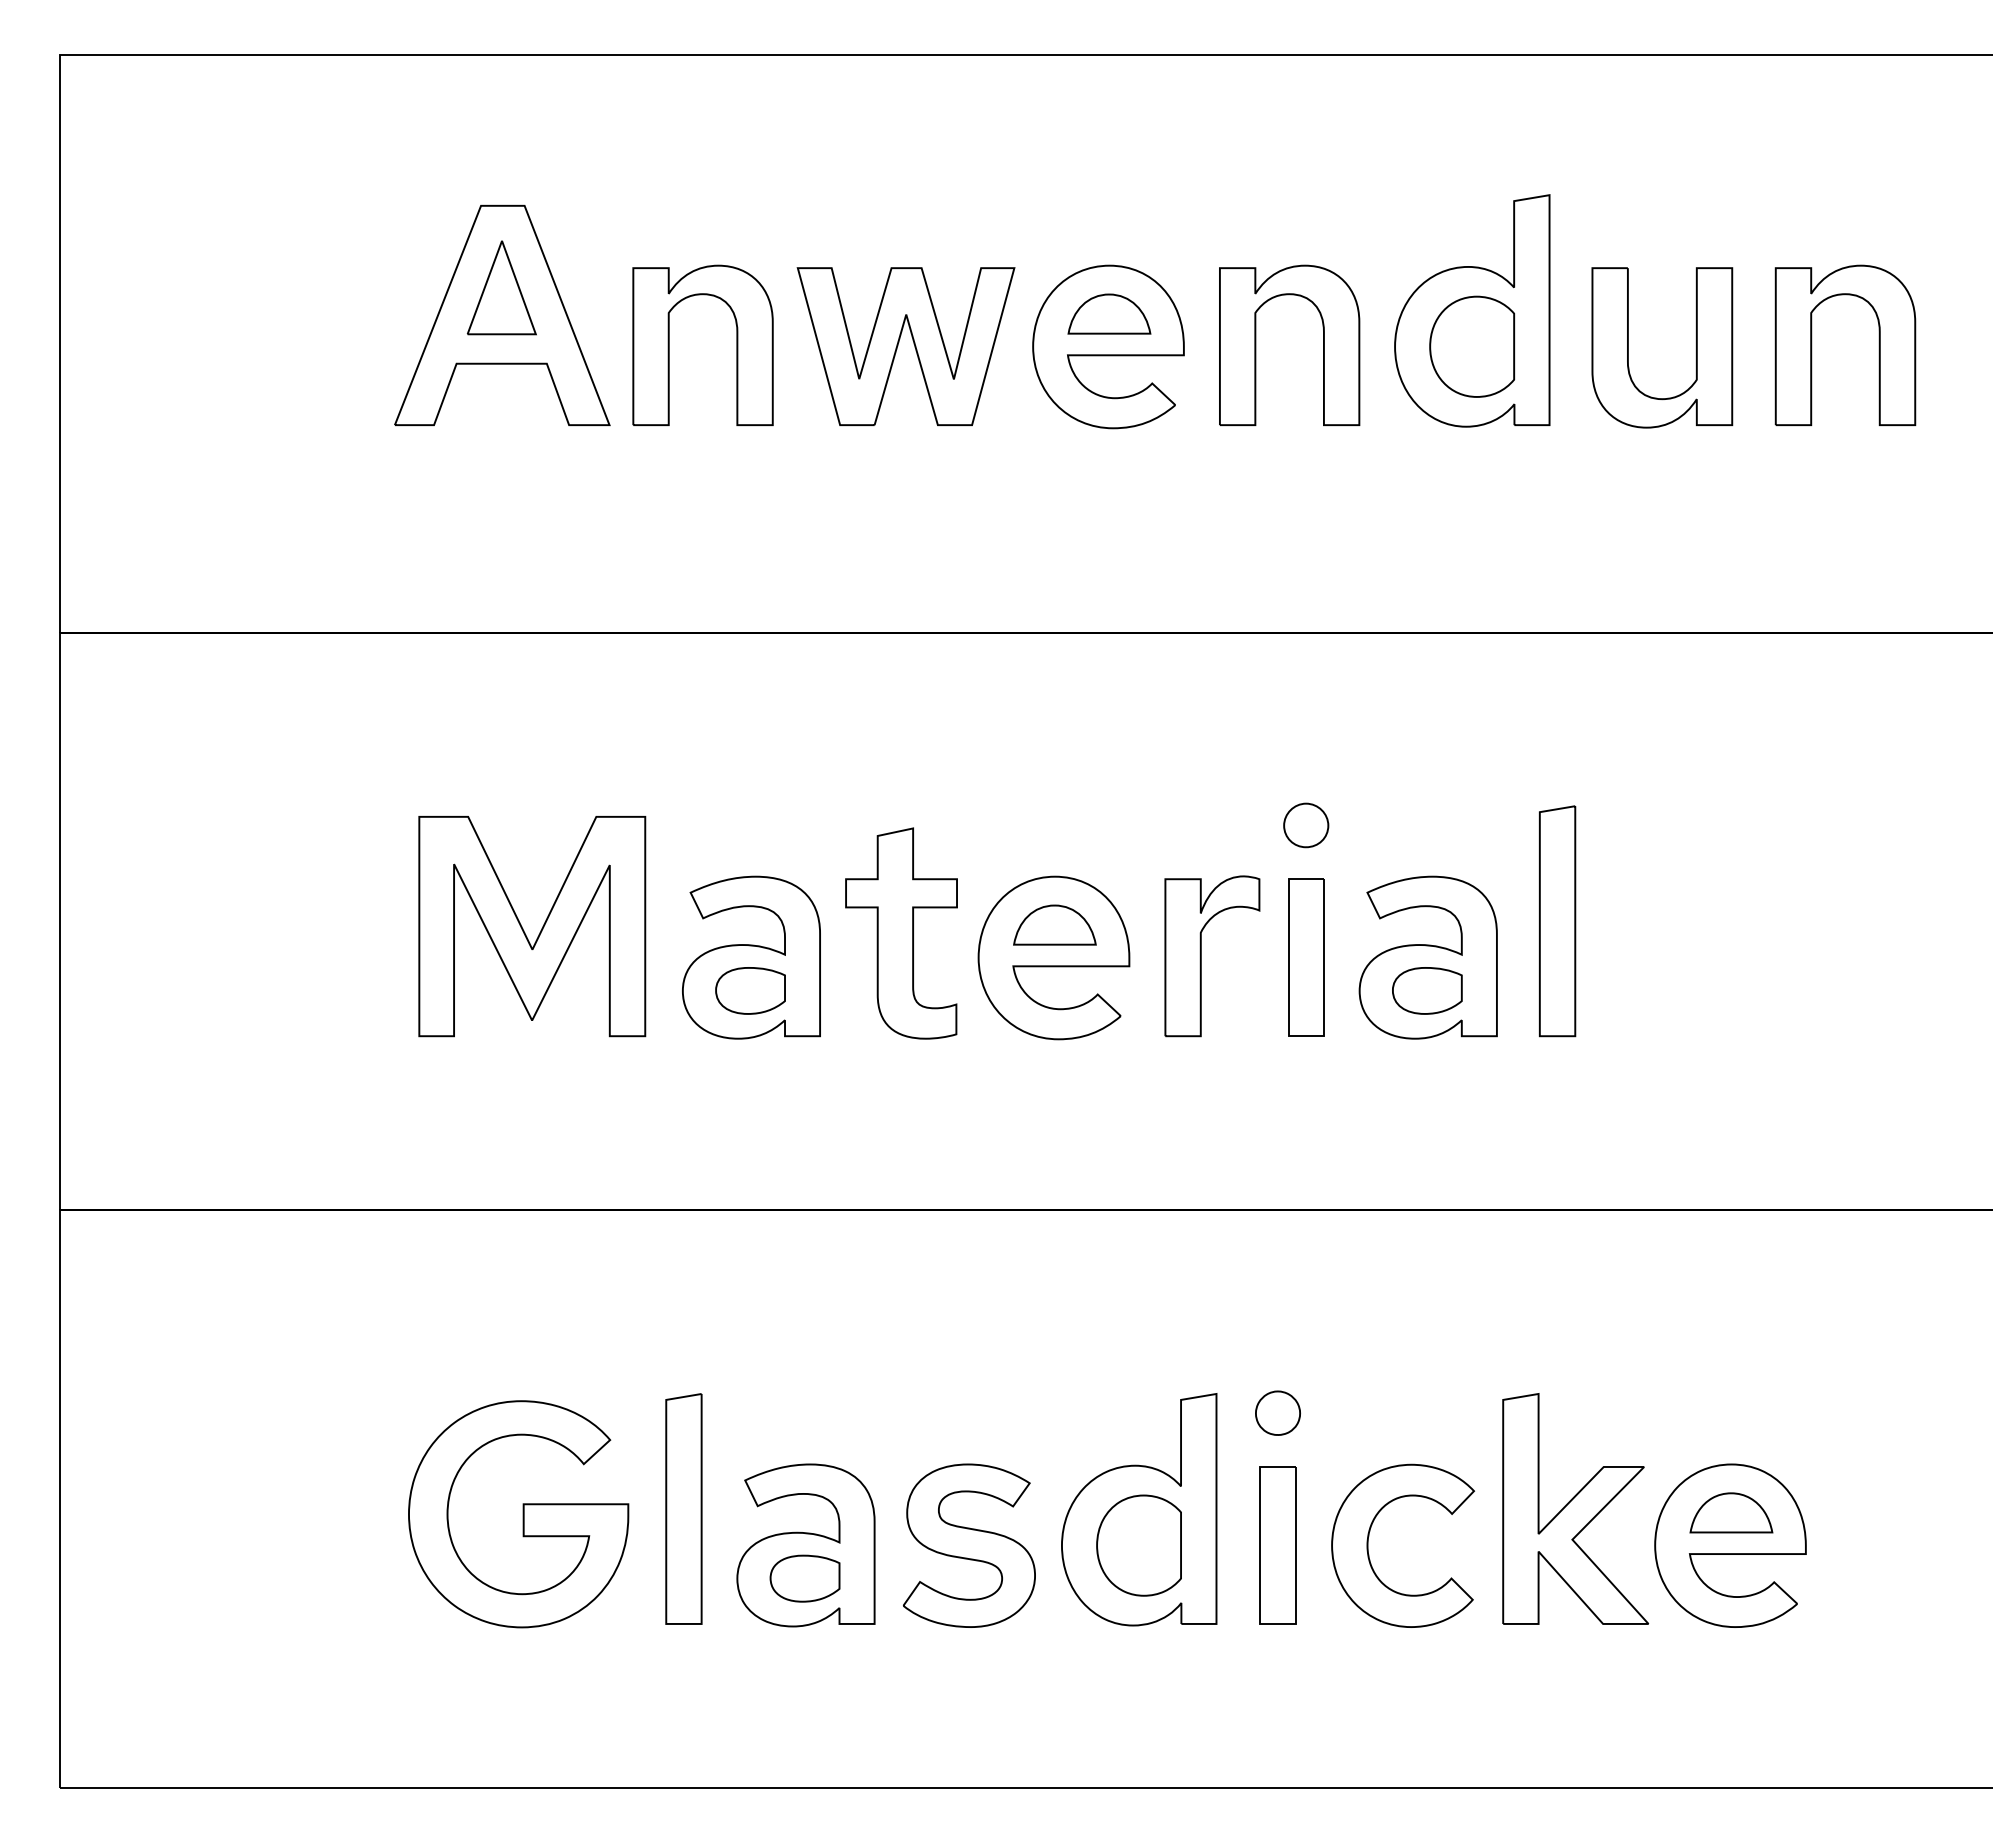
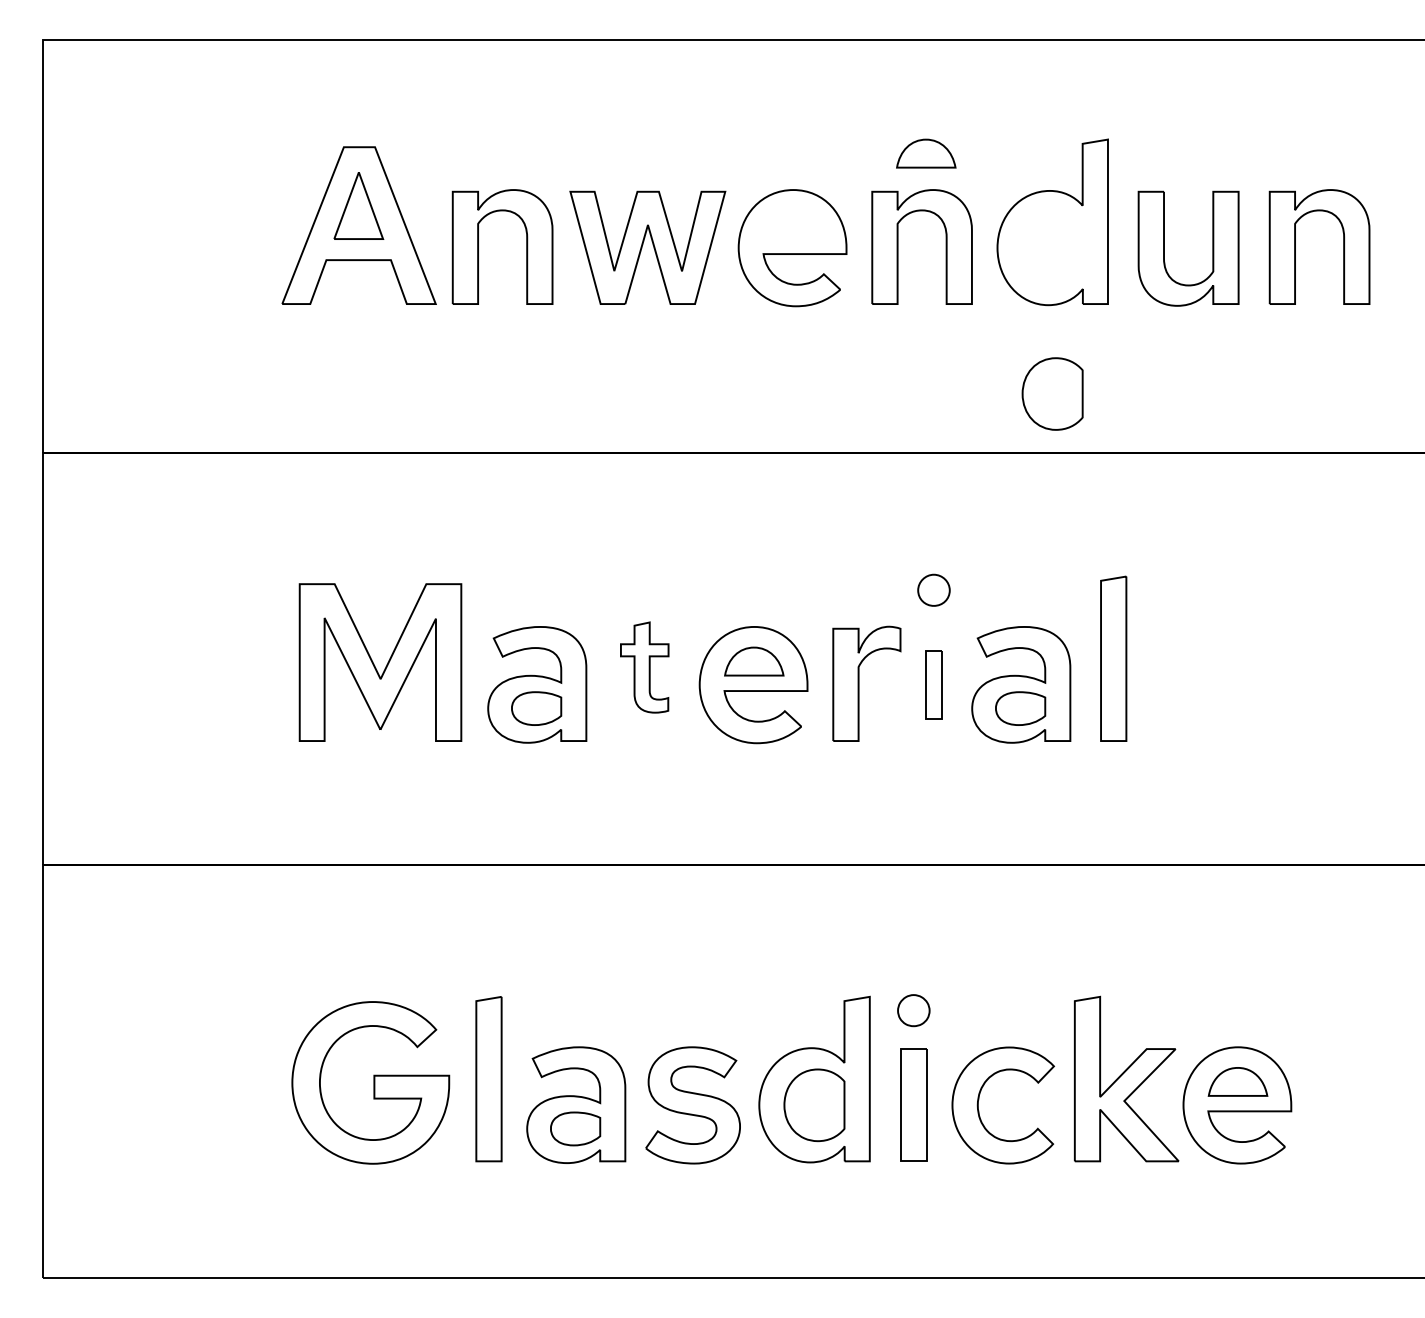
part: (1109, 313) -> (926, 153), moved
part: (1471, 346) -> (1052, 393), moved
part: (901, 933) -> (644, 667), size x0.6
part: (1305, 957) -> (933, 684), size x0.6

